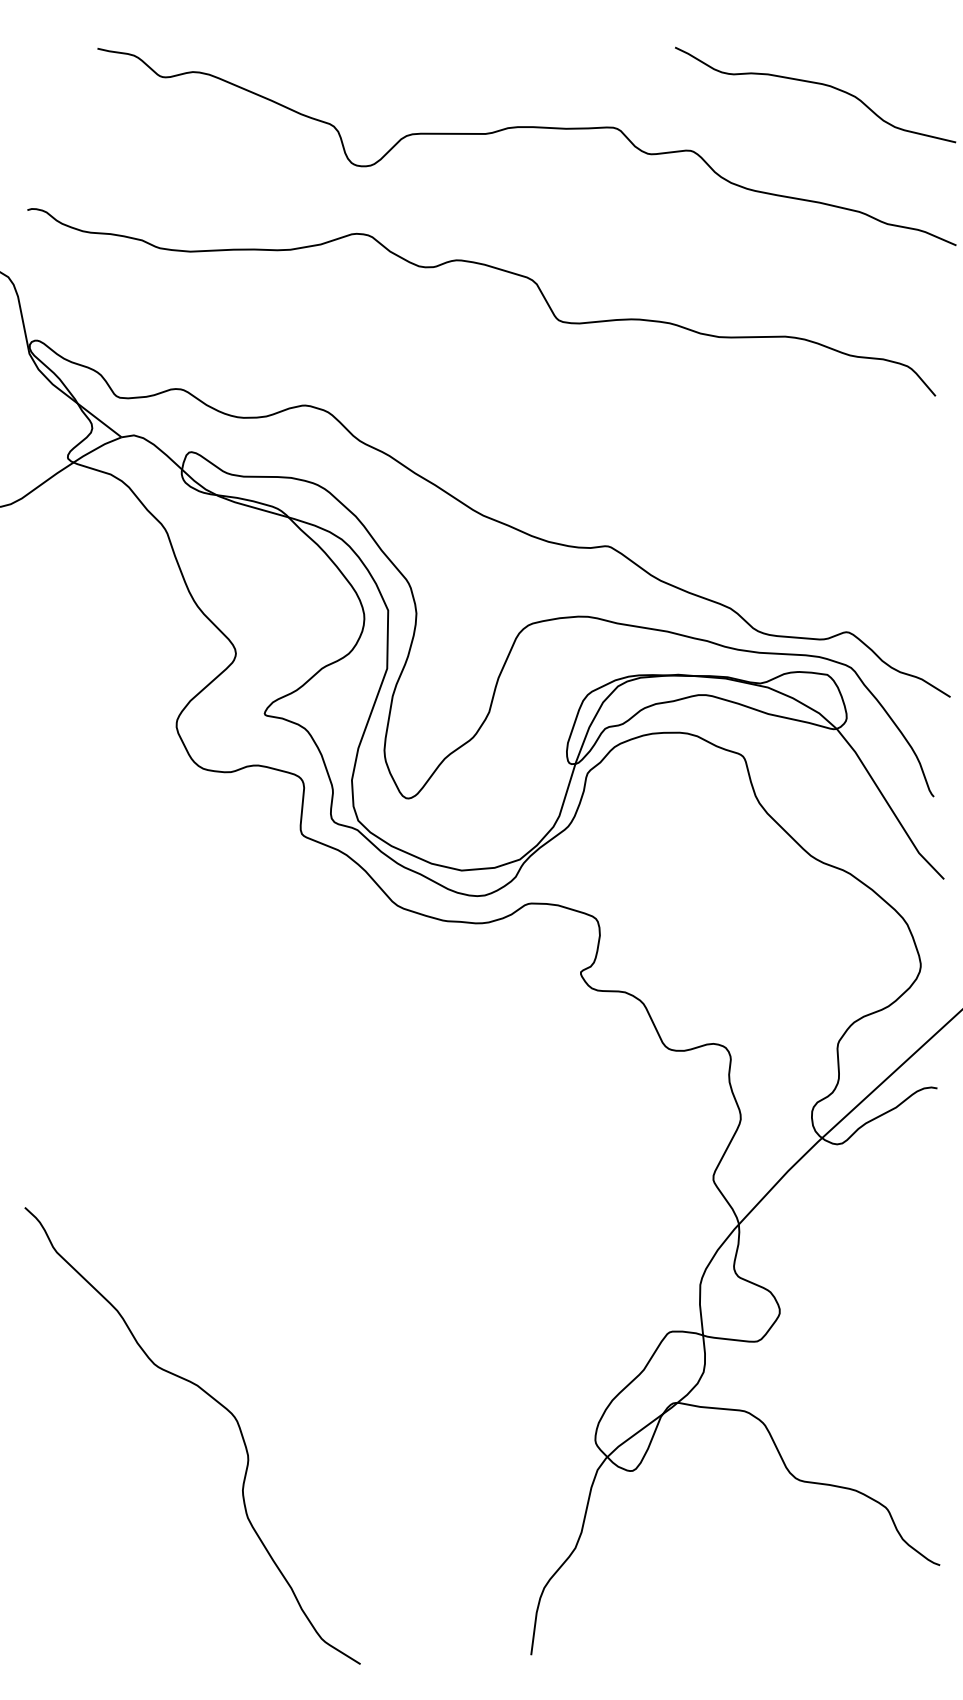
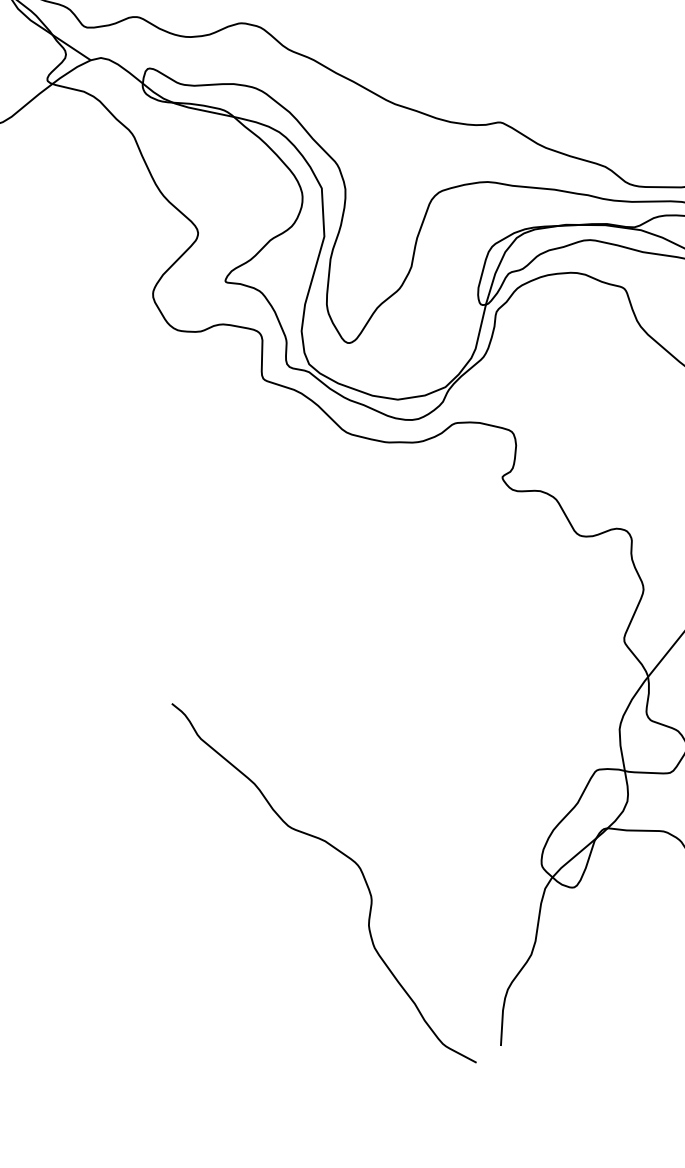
curve: (216, 1402) -> (341, 854), moved

